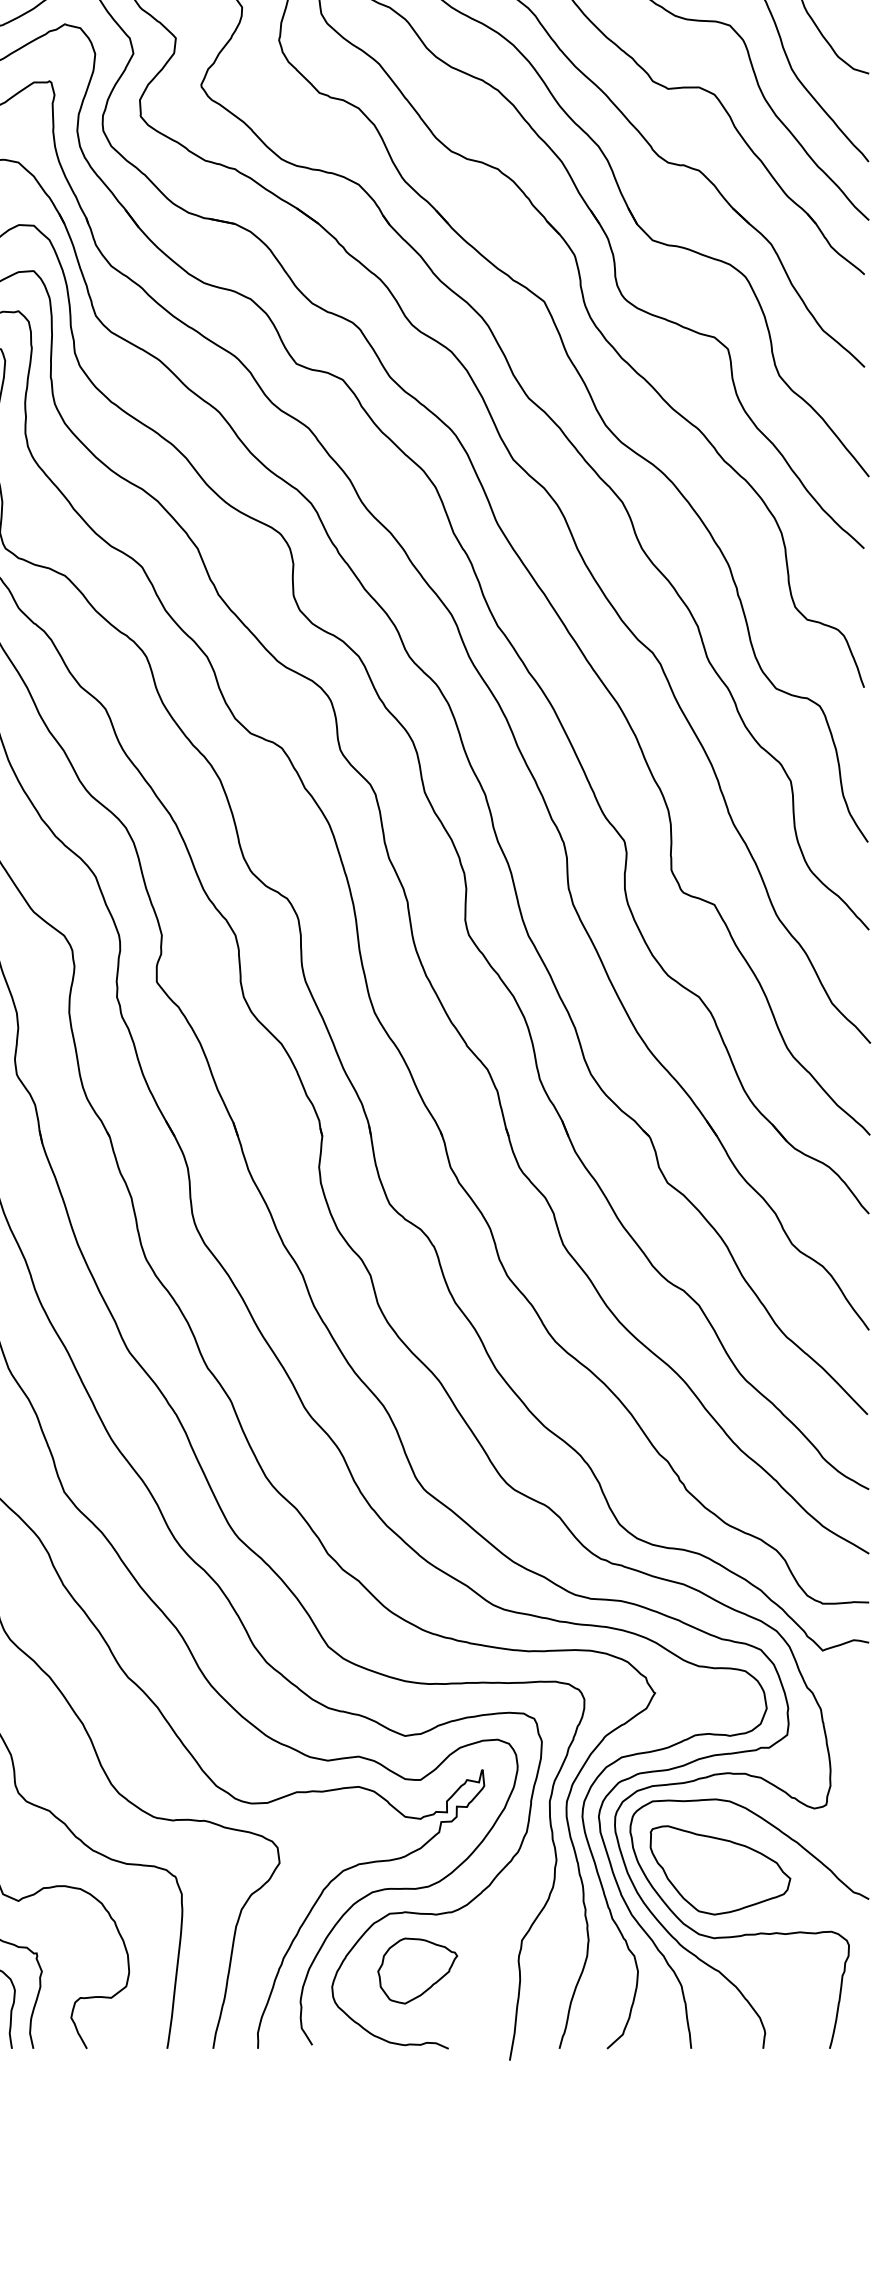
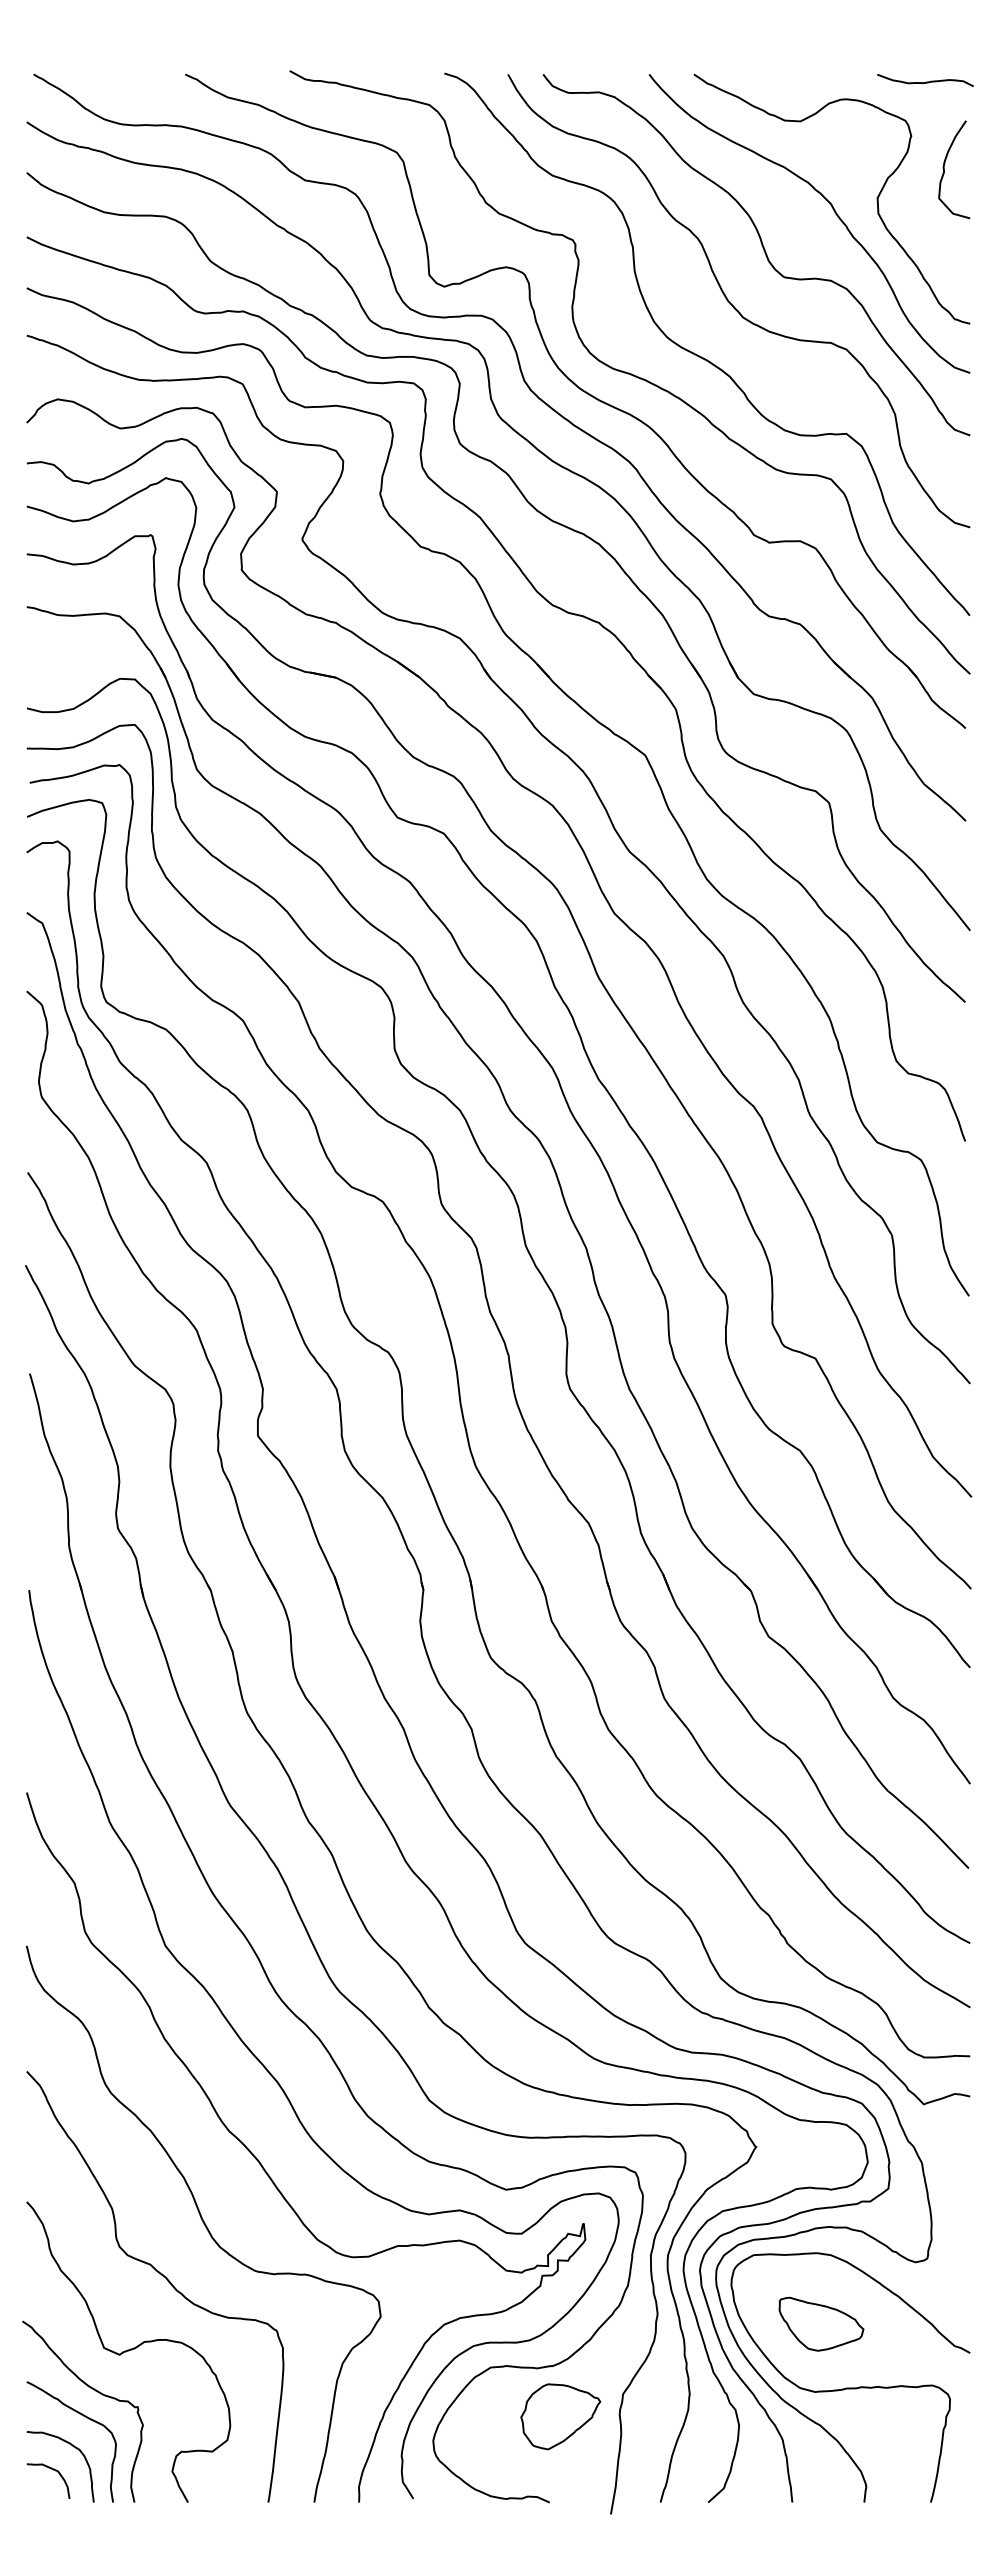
part: (720, 1870) -> (821, 2324), size x0.6
part: (417, 1970) -> (560, 2416), moved

